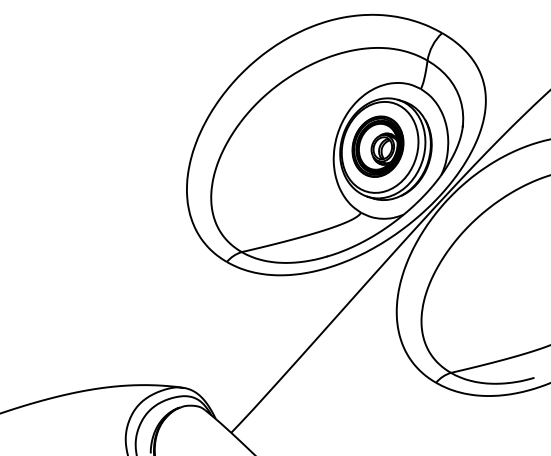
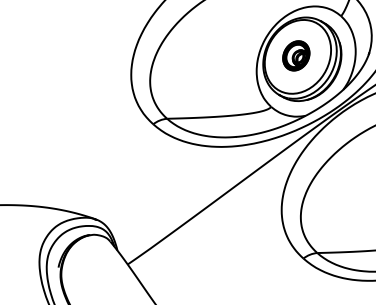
part: (377, 146) -> (295, 55), size x0.6

